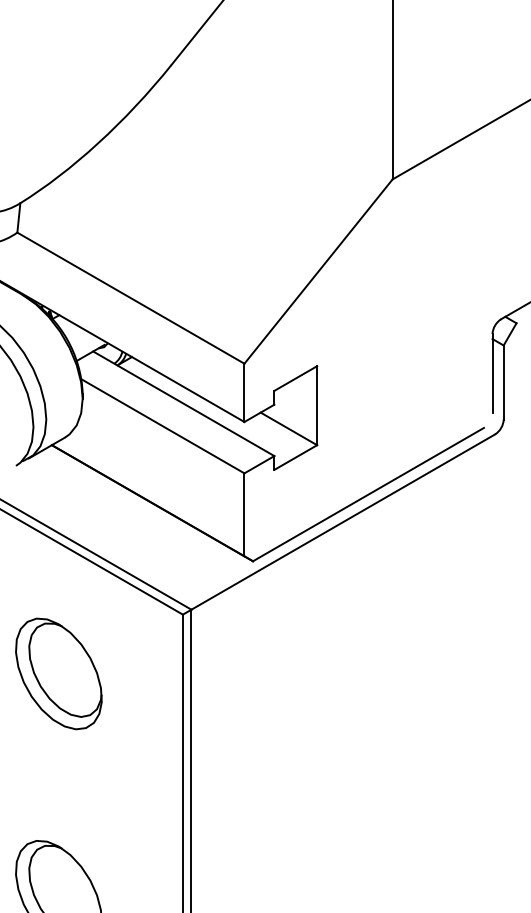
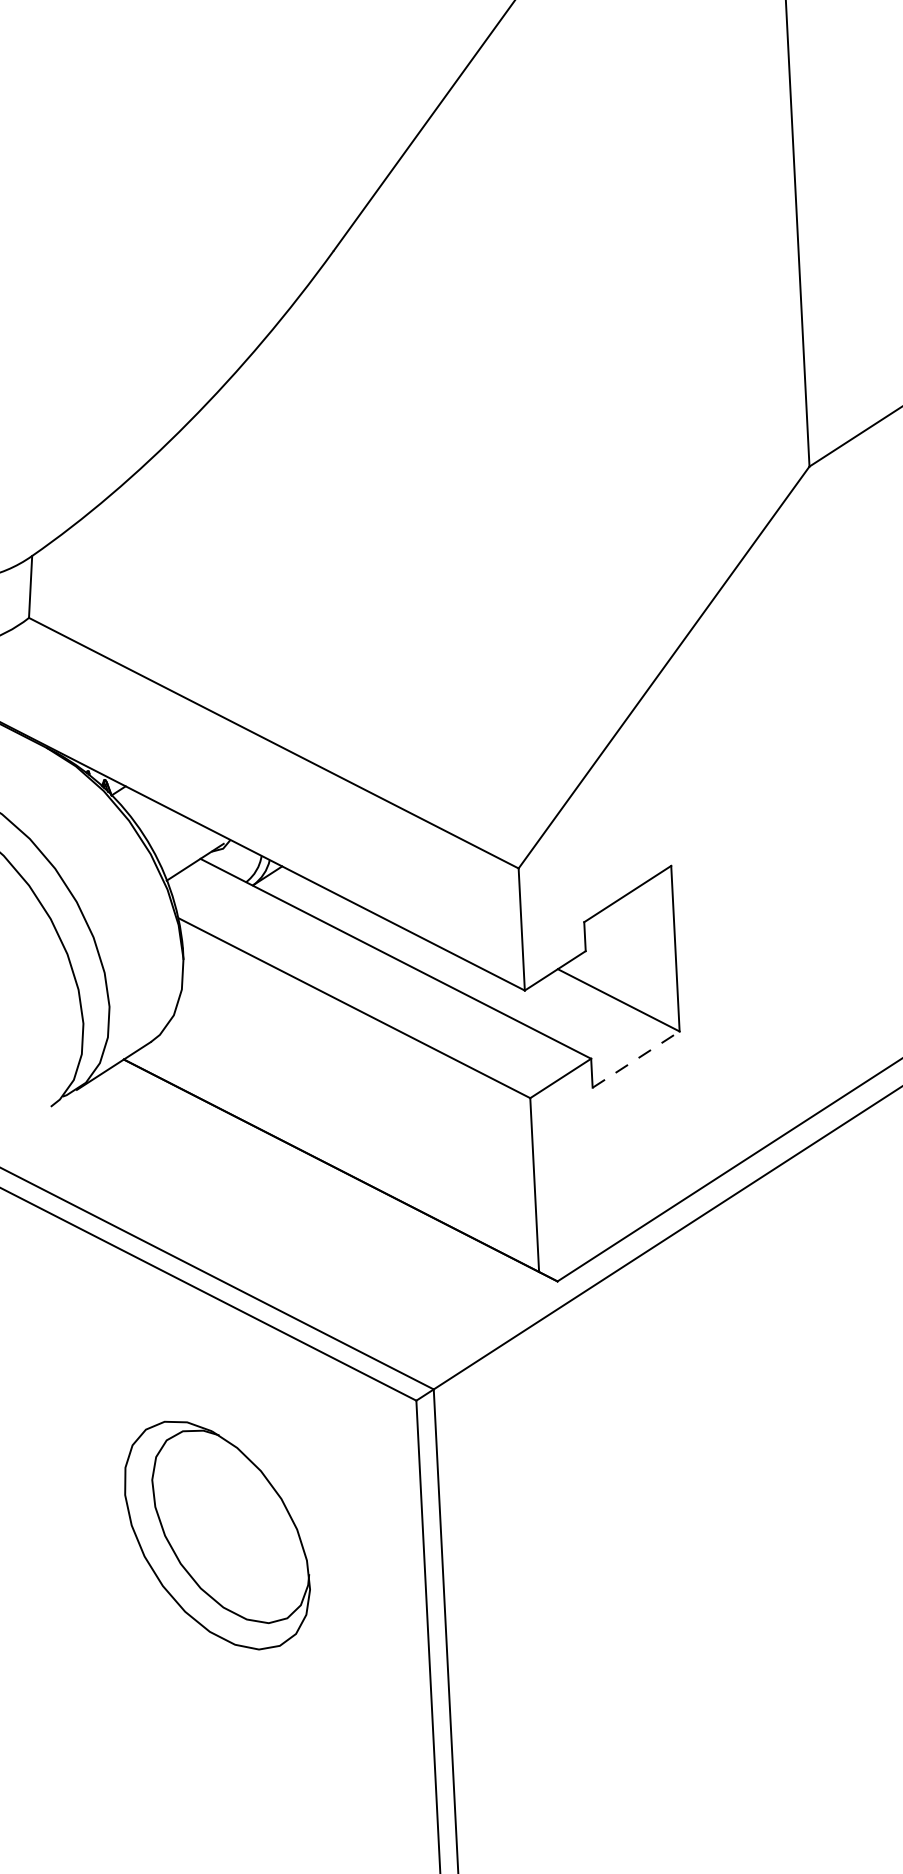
line: (295, 457) -> (635, 1059), solid -> dashed
part: (58, 673) -> (216, 1534), moved

